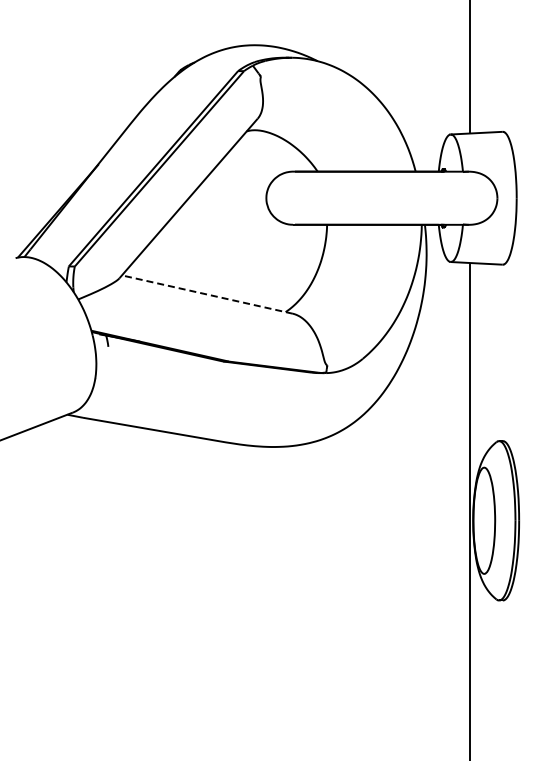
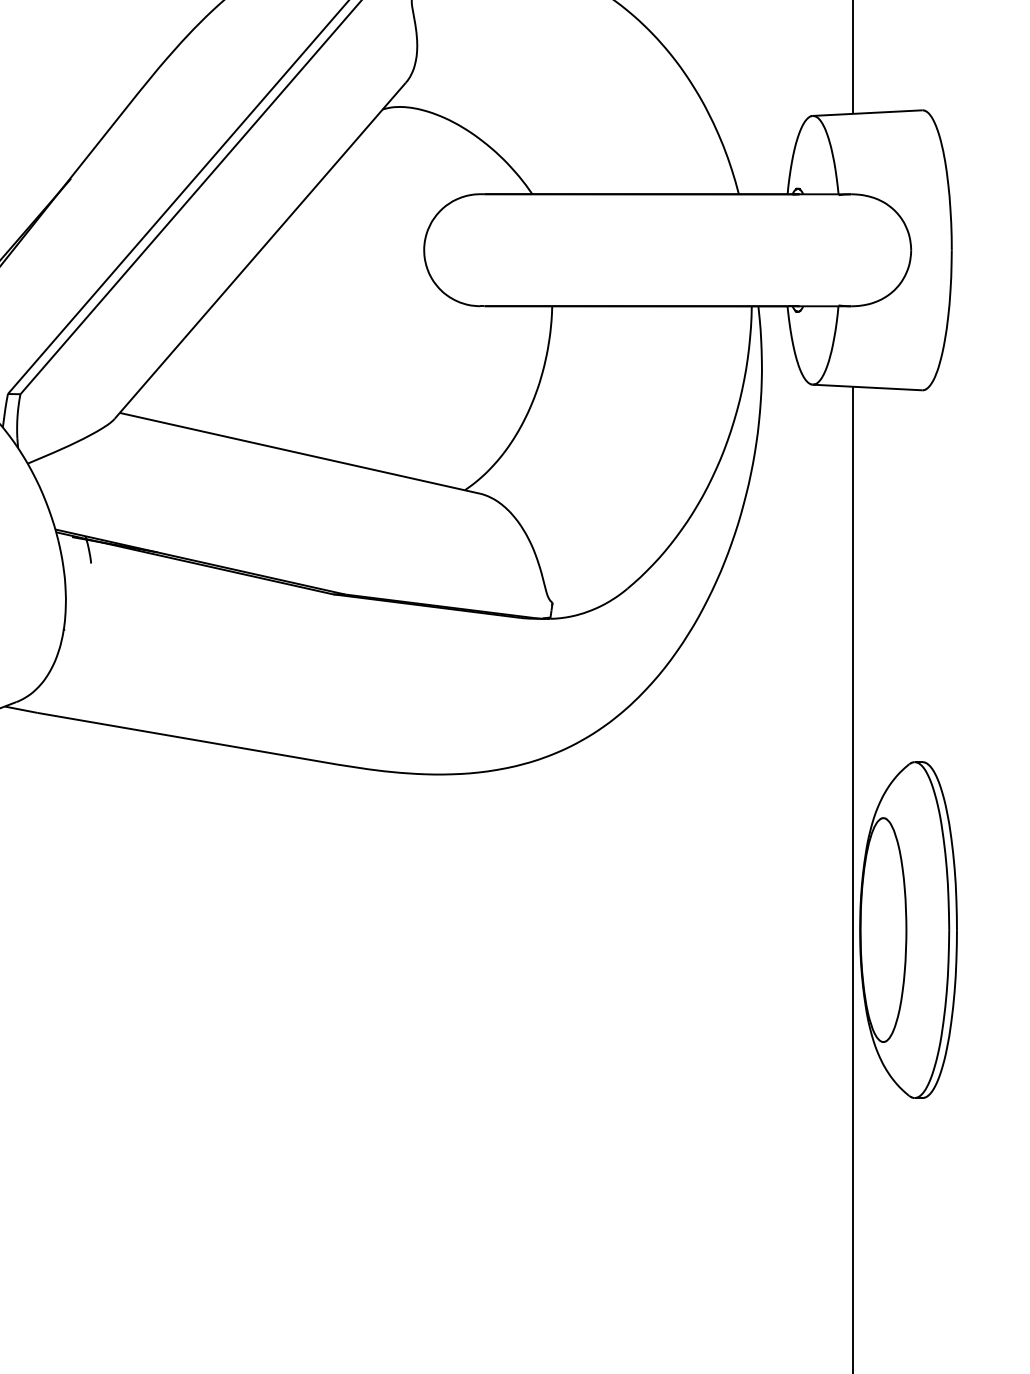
line: (207, 294) -> (300, 453), dashed -> solid

